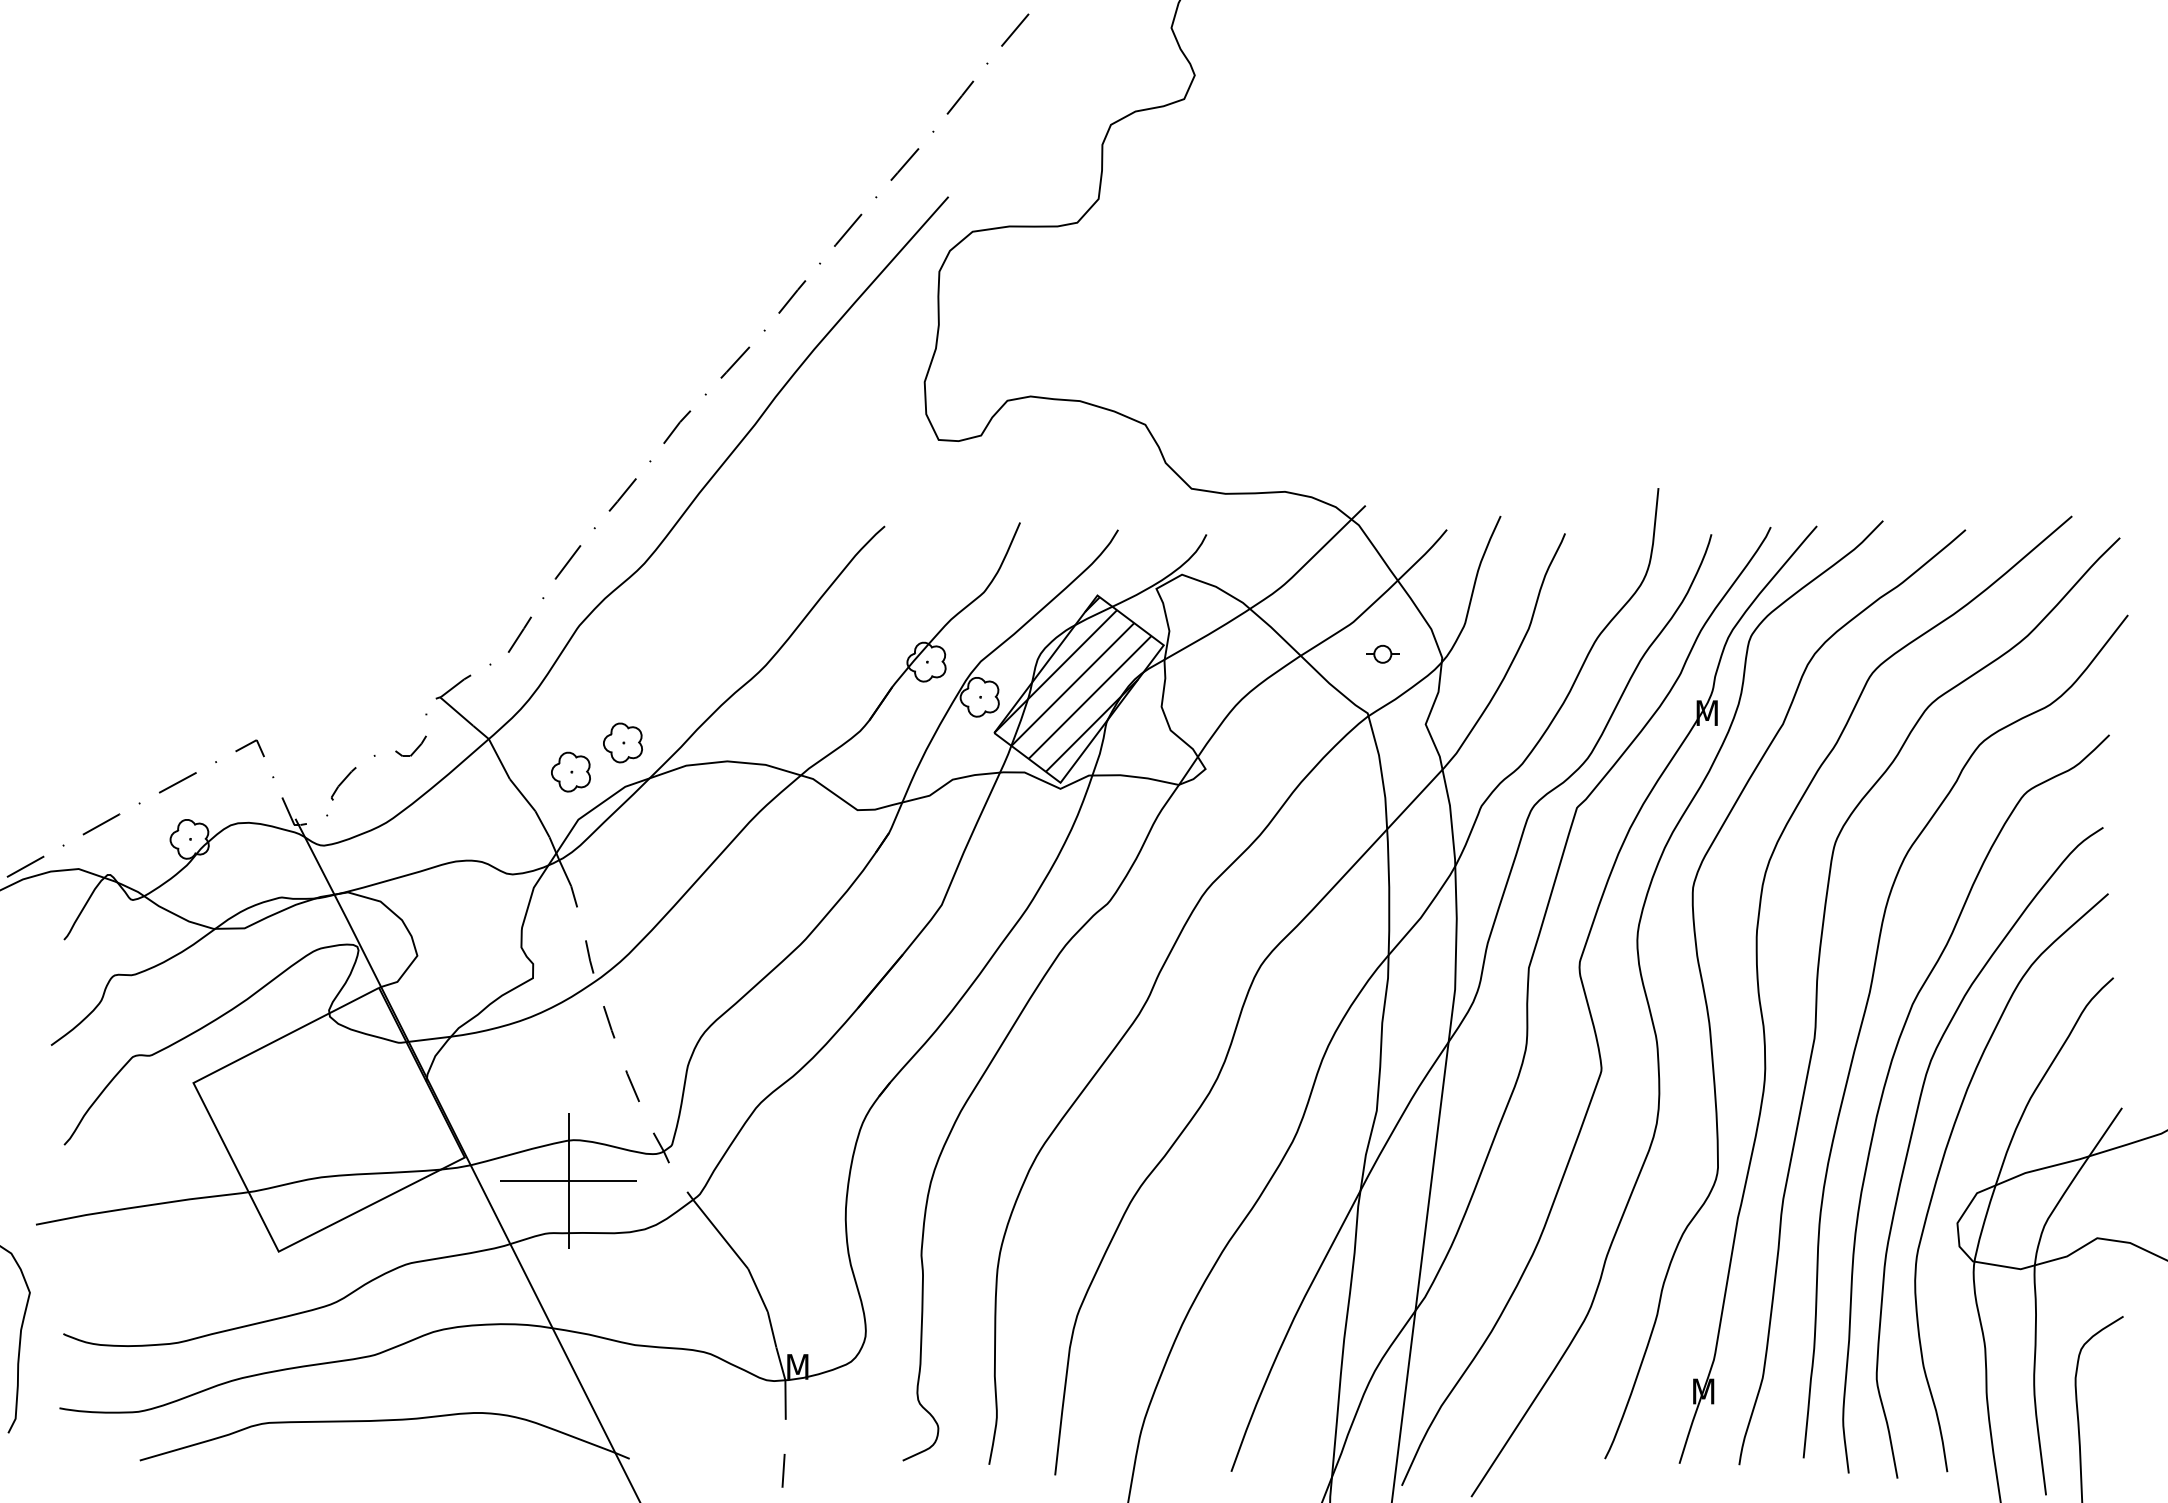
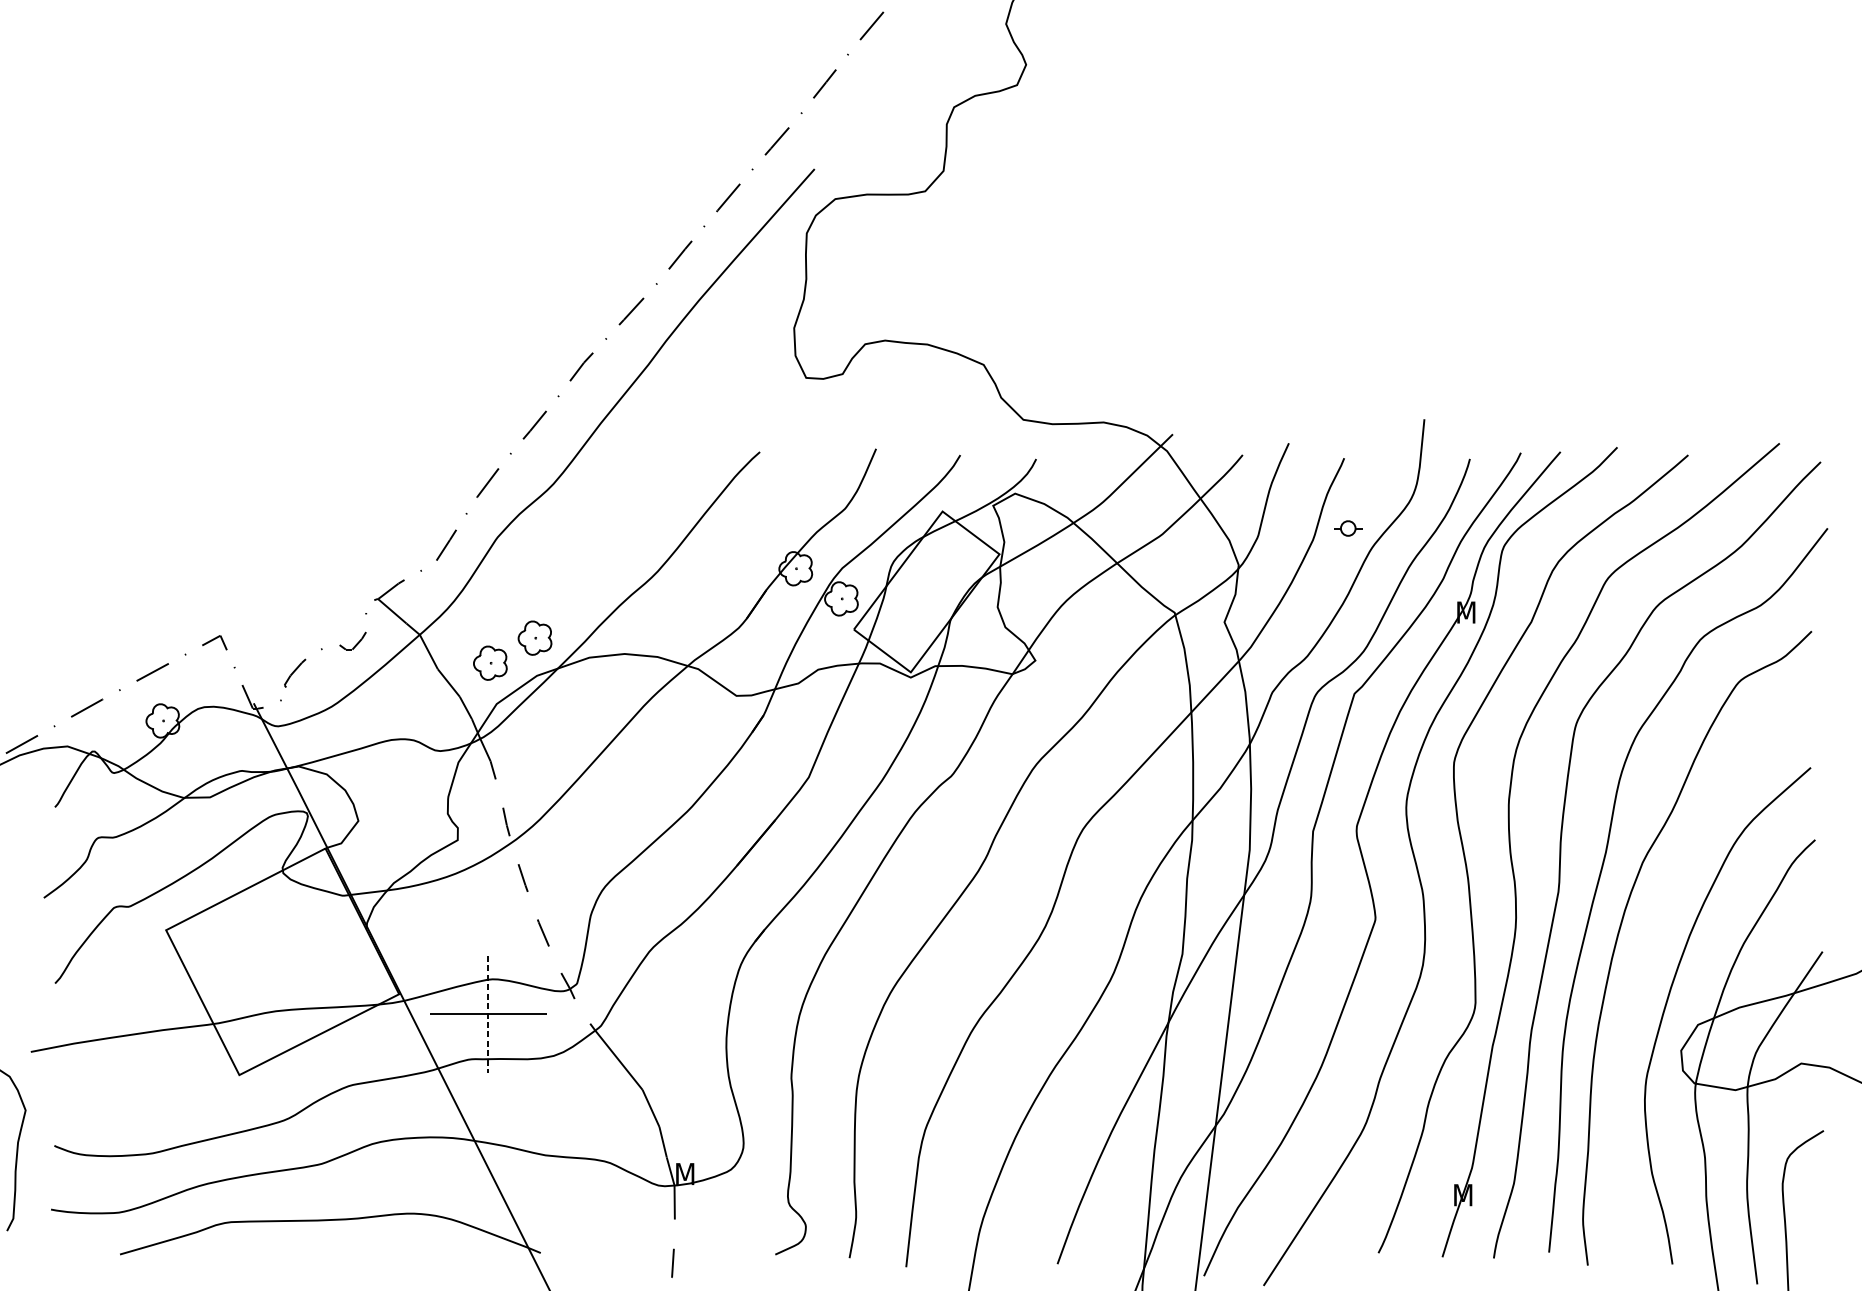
part: (1382, 653) -> (1347, 527), moved
hatch: (1072, 684) -> (921, 587), removed
curve: (1913, 1132) -> (1643, 972), removed
line: (568, 1181) -> (488, 1014), solid -> dashed

